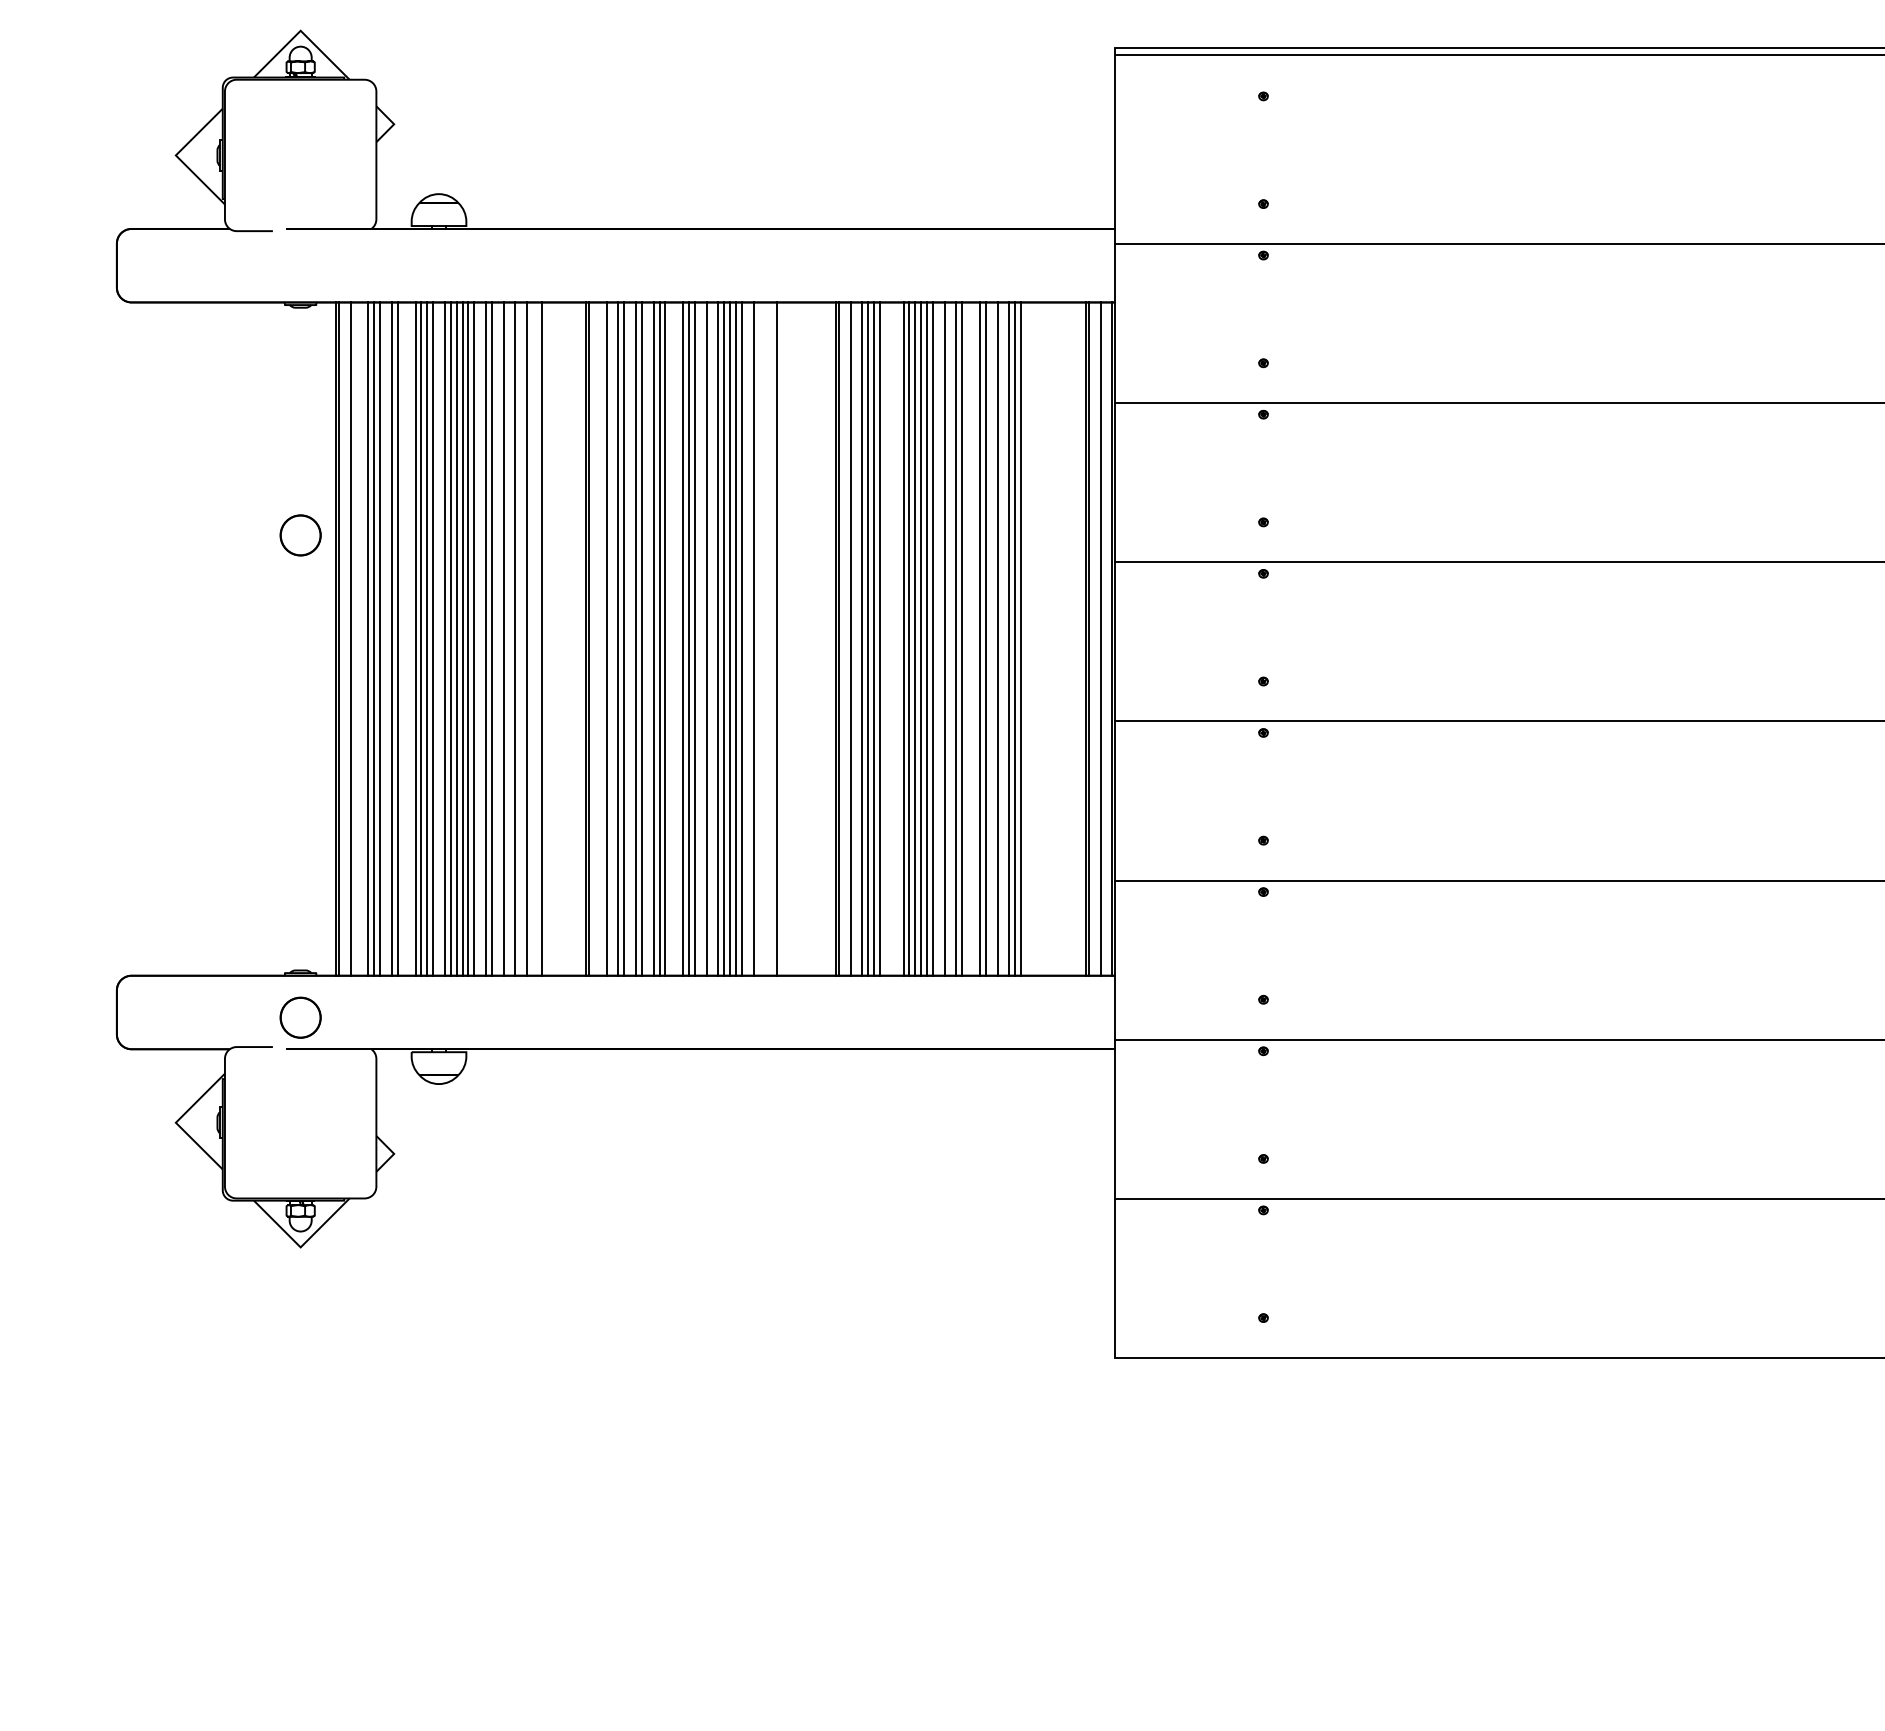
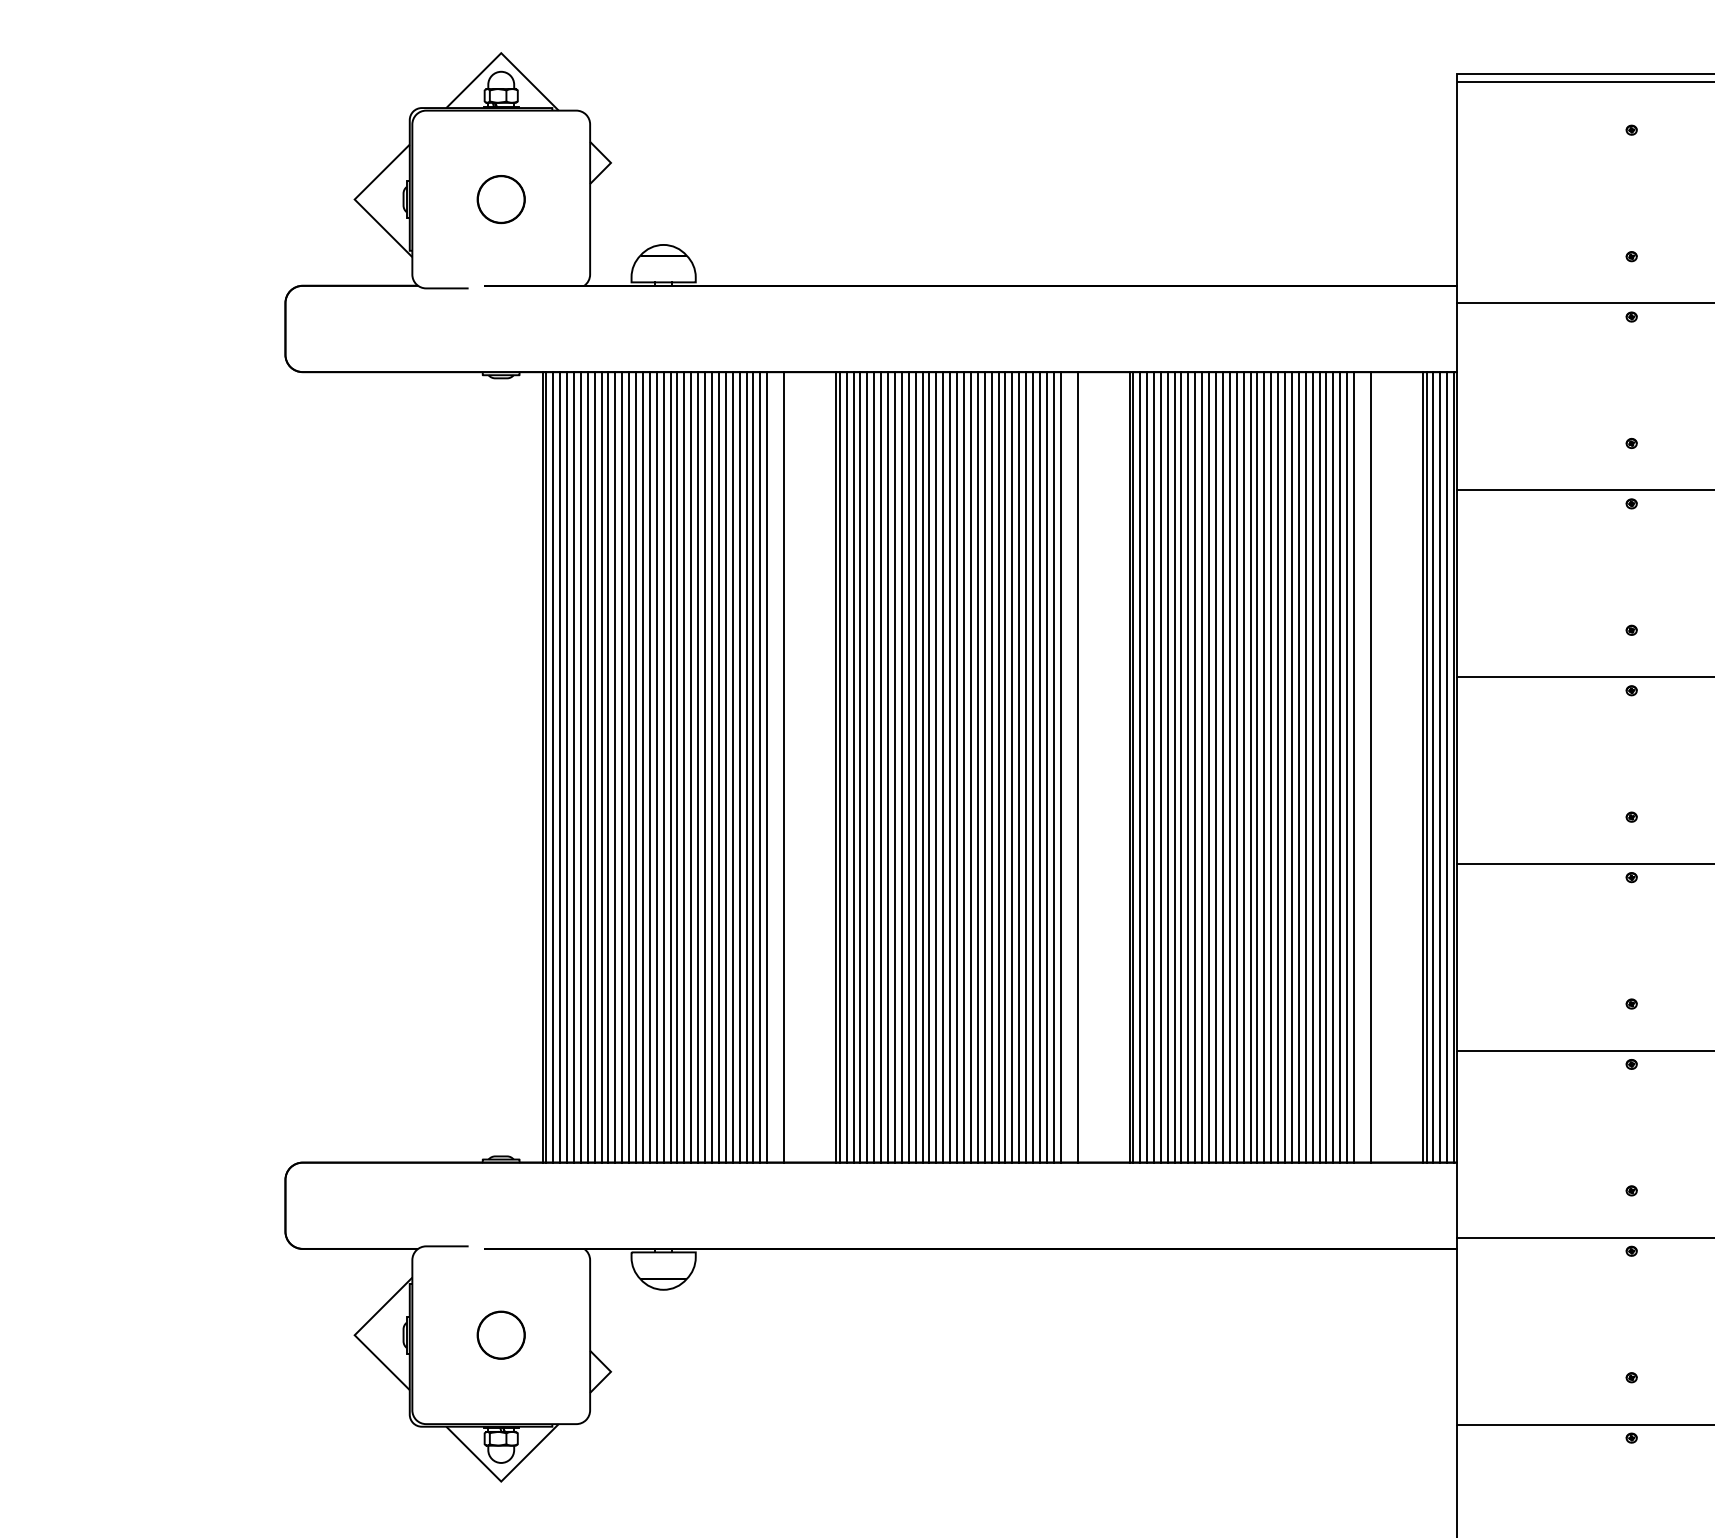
circle: (300, 535) -> (501, 199), moved
line: (344, 638) -> (552, 766), added
line: (356, 638) -> (566, 766), added
line: (362, 638) -> (573, 766), added
line: (386, 638) -> (602, 766), added
line: (403, 638) -> (621, 766), added
line: (409, 638) -> (629, 766), added
line: (439, 638) -> (664, 766), added
line: (480, 638) -> (712, 766), added
line: (497, 638) -> (732, 766), added
line: (509, 638) -> (746, 766), added
line: (521, 638) -> (760, 766), added
line: (594, 638) -> (846, 766), added
line: (600, 638) -> (853, 766), added
line: (612, 638) -> (867, 766), added
line: (630, 638) -> (888, 766), added
line: (647, 638) -> (908, 766), added
line: (671, 638) -> (936, 766), added
line: (677, 638) -> (943, 766), added
line: (700, 638) -> (970, 766), added
line: (712, 638) -> (984, 766), added
line: (747, 638) -> (1025, 766), added
line: (759, 638) -> (1039, 766), added
line: (765, 638) -> (1046, 766), added
line: (771, 638) -> (1054, 766), added
line: (791, 638) -> (1077, 766), added
line: (844, 638) -> (1139, 766), added
line: (856, 638) -> (1153, 766), added
line: (885, 638) -> (1187, 766), added
line: (891, 638) -> (1194, 766), added
line: (897, 638) -> (1201, 766), added
line: (938, 638) -> (1250, 766), added
line: (950, 638) -> (1264, 766), added
line: (968, 638) -> (1285, 766), added
line: (974, 638) -> (1292, 766), added
line: (991, 638) -> (1312, 766), added
line: (1003, 638) -> (1326, 766), added
line: (1027, 638) -> (1354, 766), added
line: (1041, 638) -> (1371, 766), added
line: (1094, 638) -> (1433, 766), added
line: (1106, 638) -> (1447, 766), added
circle: (300, 1017) -> (501, 1334), moved

